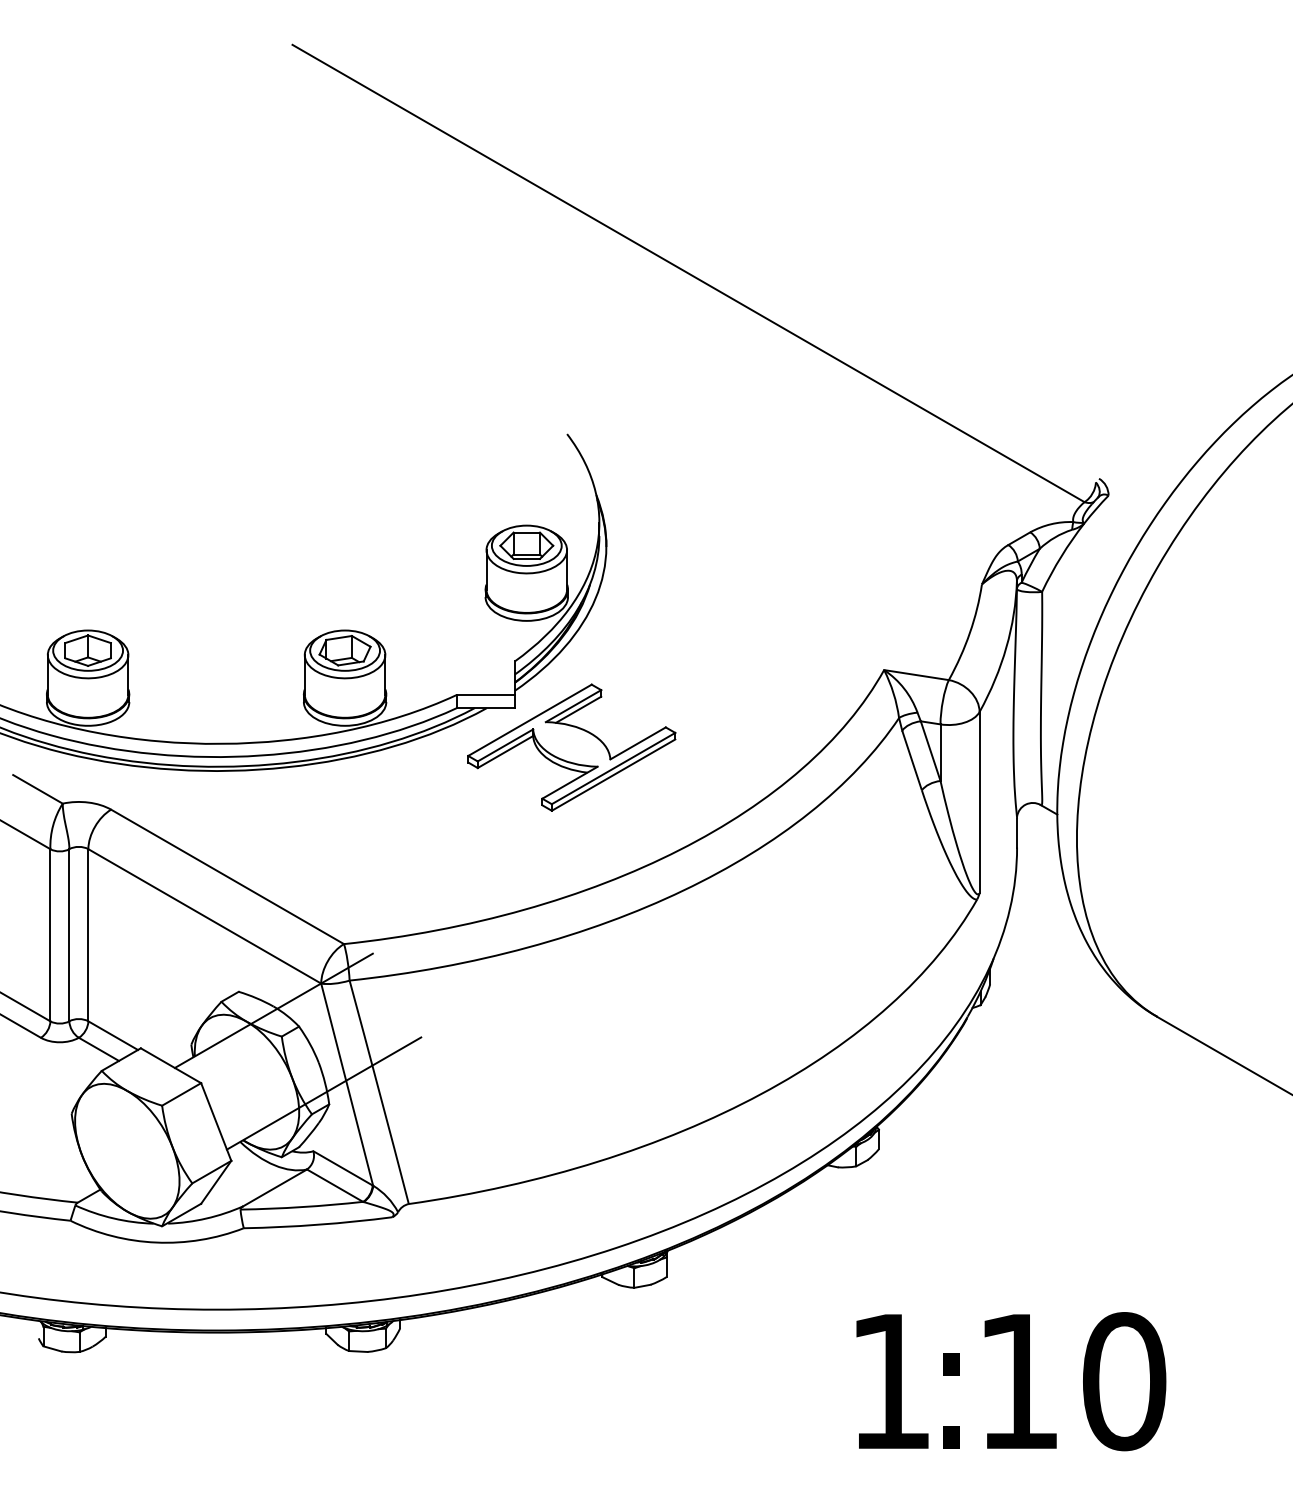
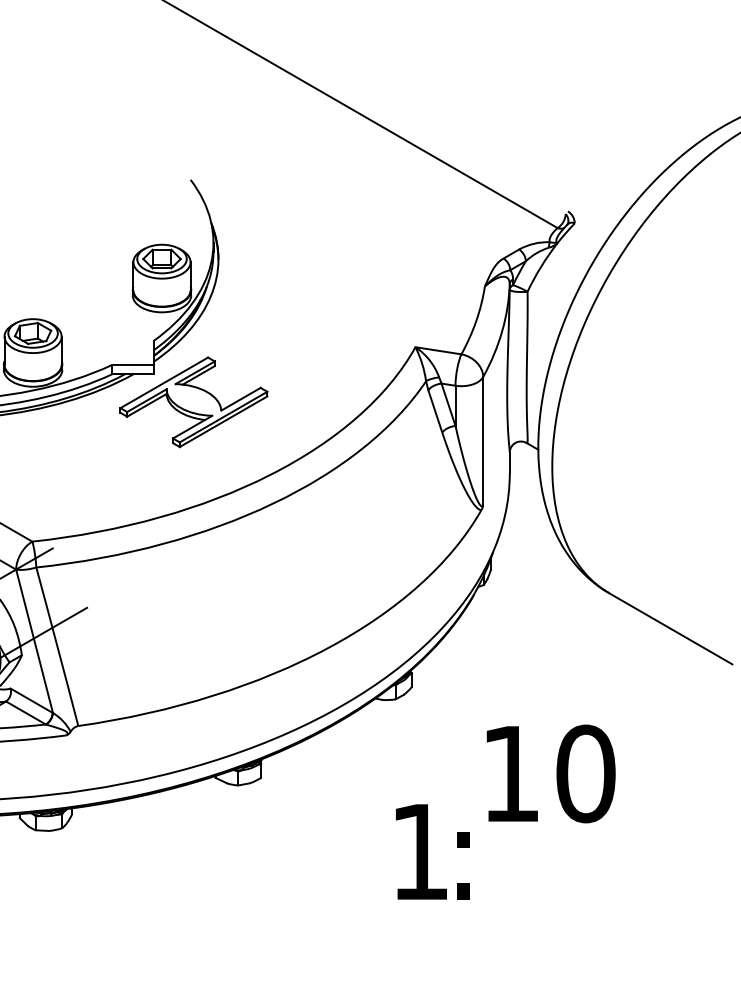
text: (1075, 1381) -> (551, 773), moved

